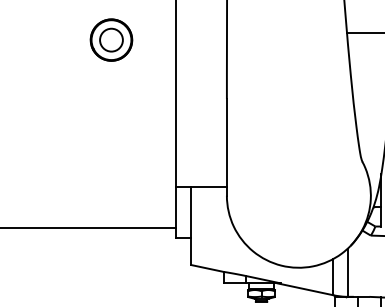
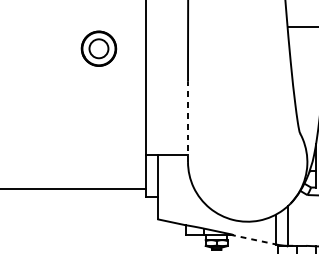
part: (111, 39) -> (98, 48), moved
line: (226, 146) -> (187, 121), solid -> dashed
line: (305, 289) -> (253, 239), solid -> dashed

